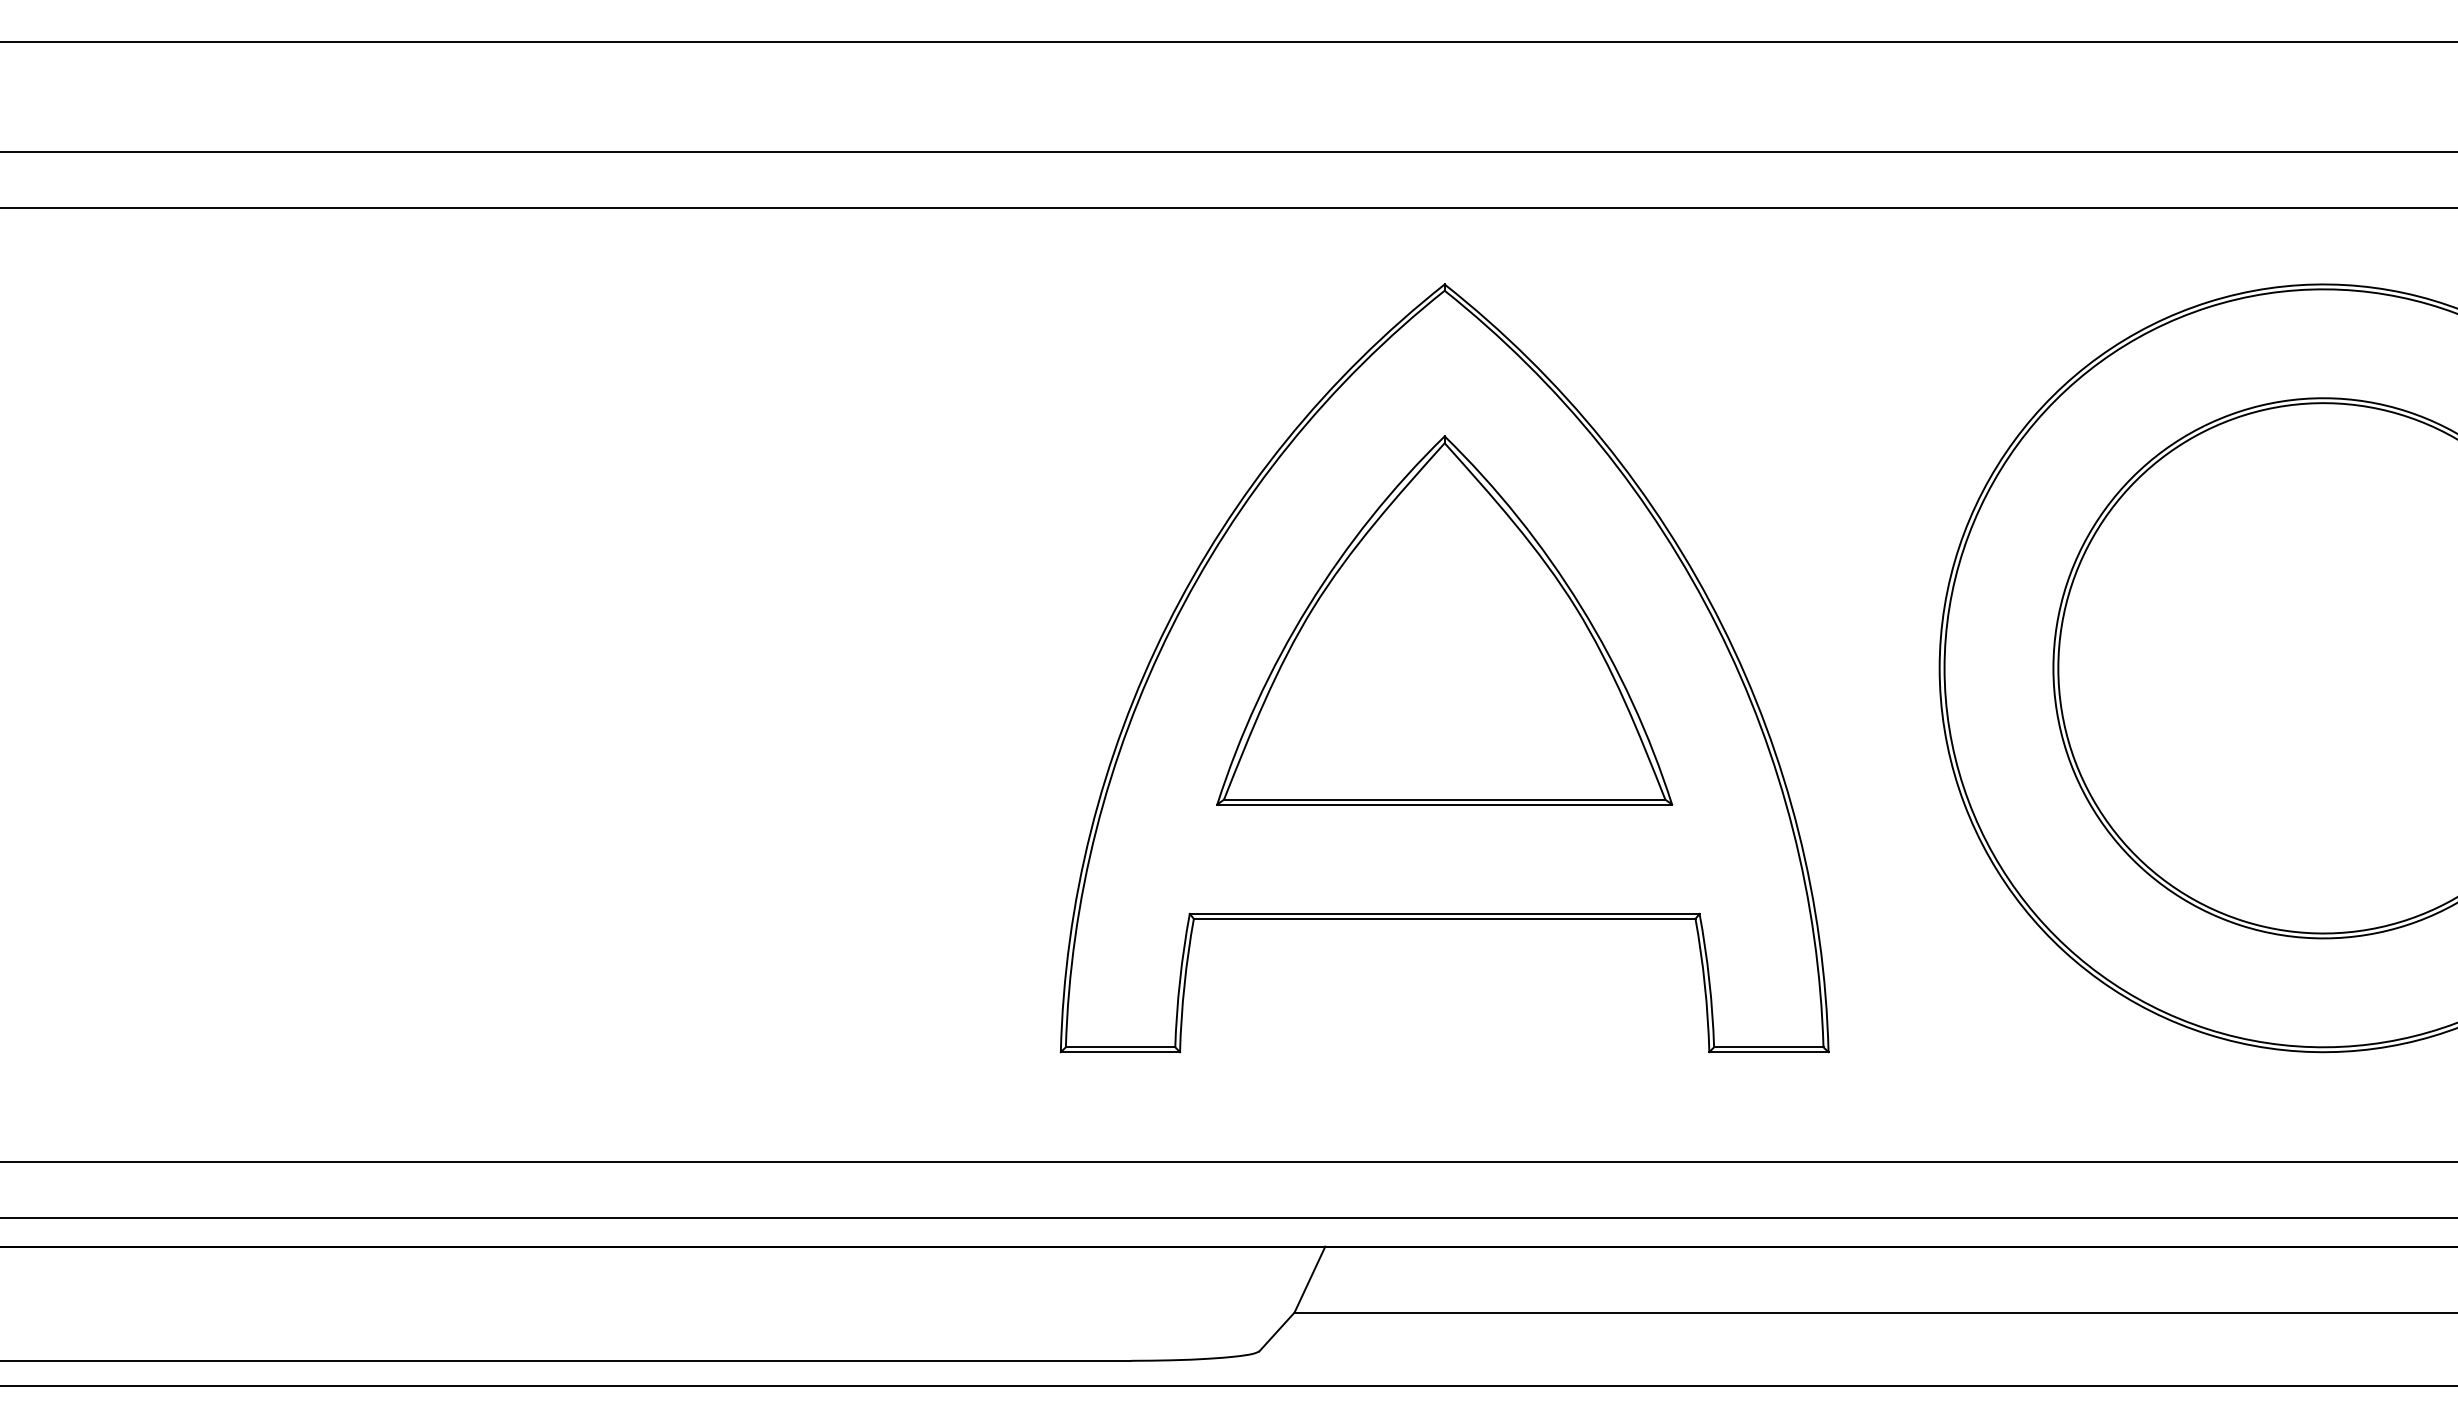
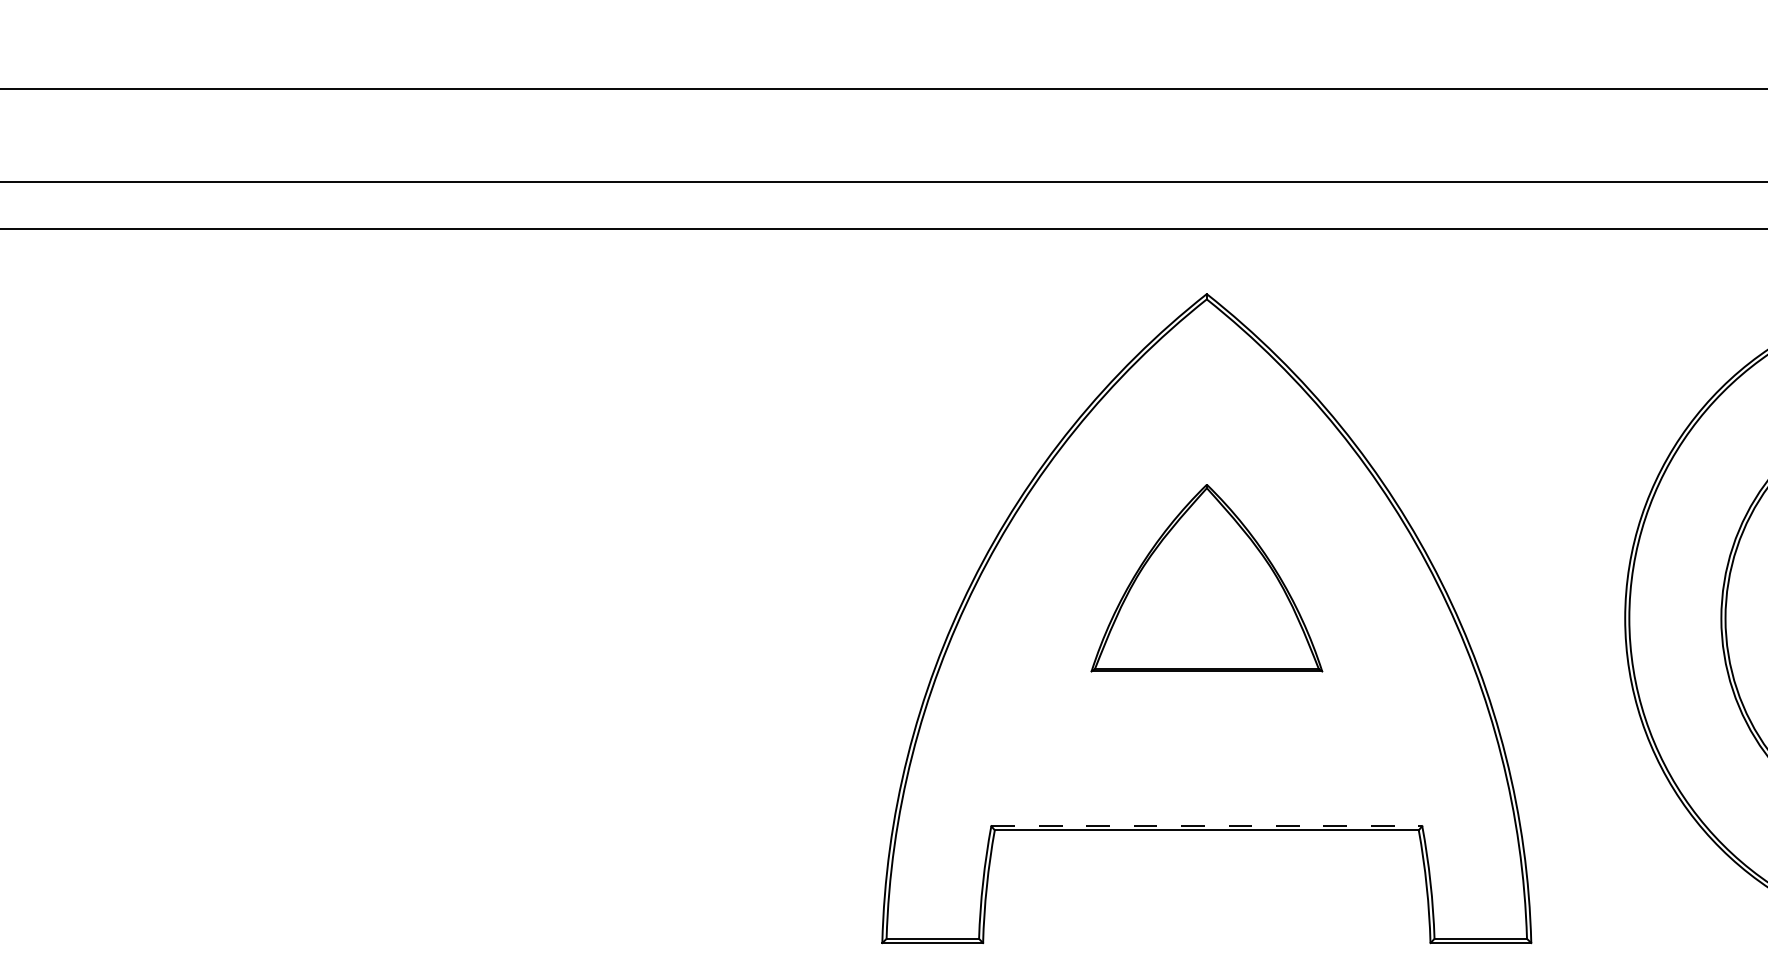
part: (1444, 620) -> (1206, 578), size x0.6
line: (1444, 913) -> (1206, 825), solid -> dashed

